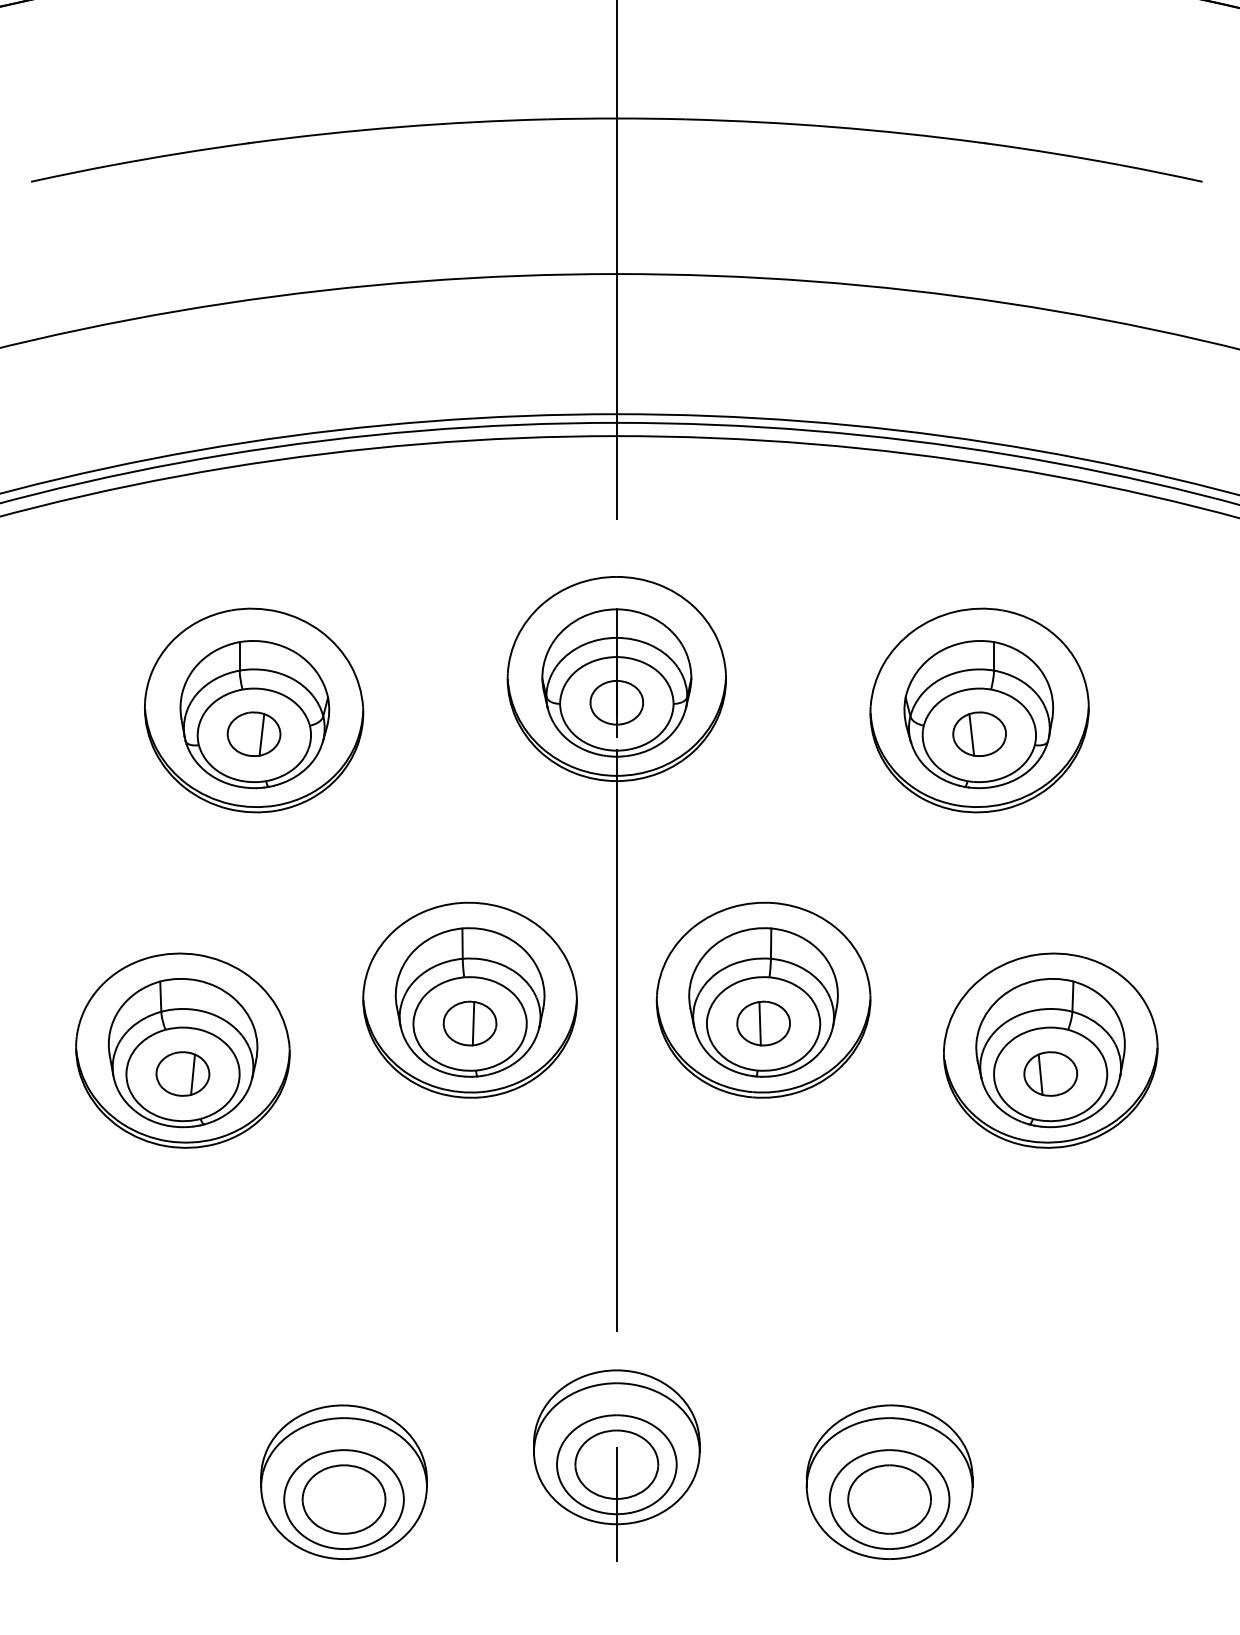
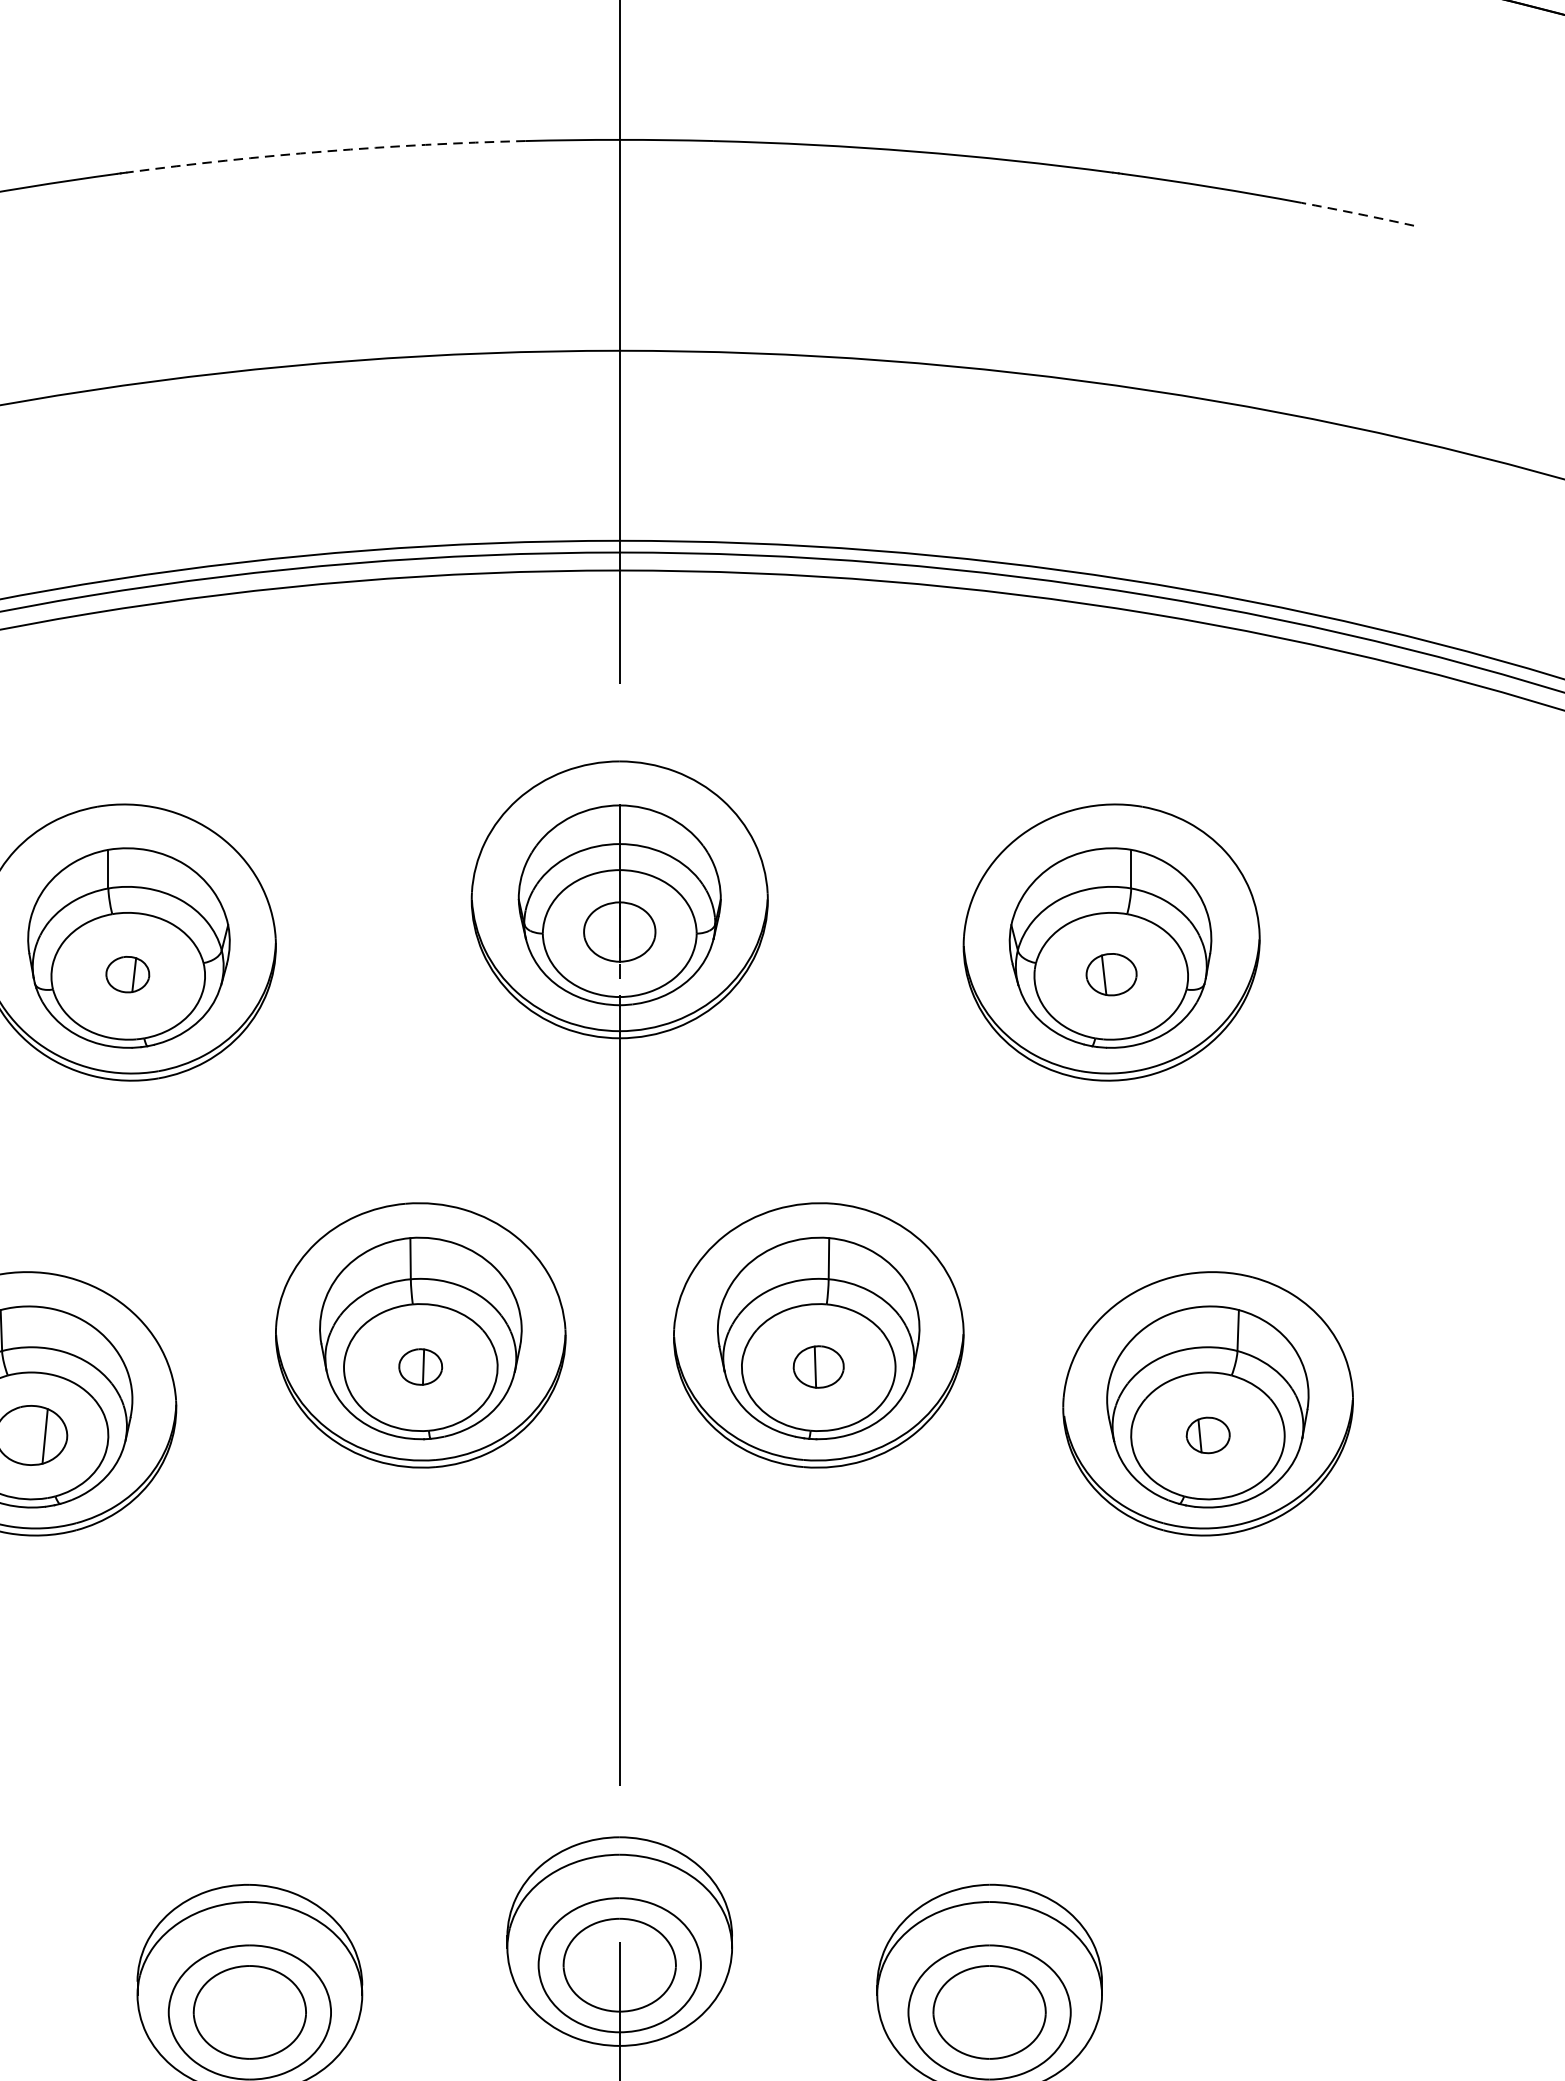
arc: (399, 127) -> (325, 152), solid -> dashed
arc: (1161, 173) -> (1358, 214), solid -> dashed
part: (253, 733) -> (127, 973), size x0.6
part: (979, 733) -> (1111, 973), size x0.7
part: (469, 1023) -> (419, 1366), size x0.6
part: (763, 1023) -> (818, 1366), size x0.7
part: (1050, 1073) -> (1207, 1434), size x0.6

